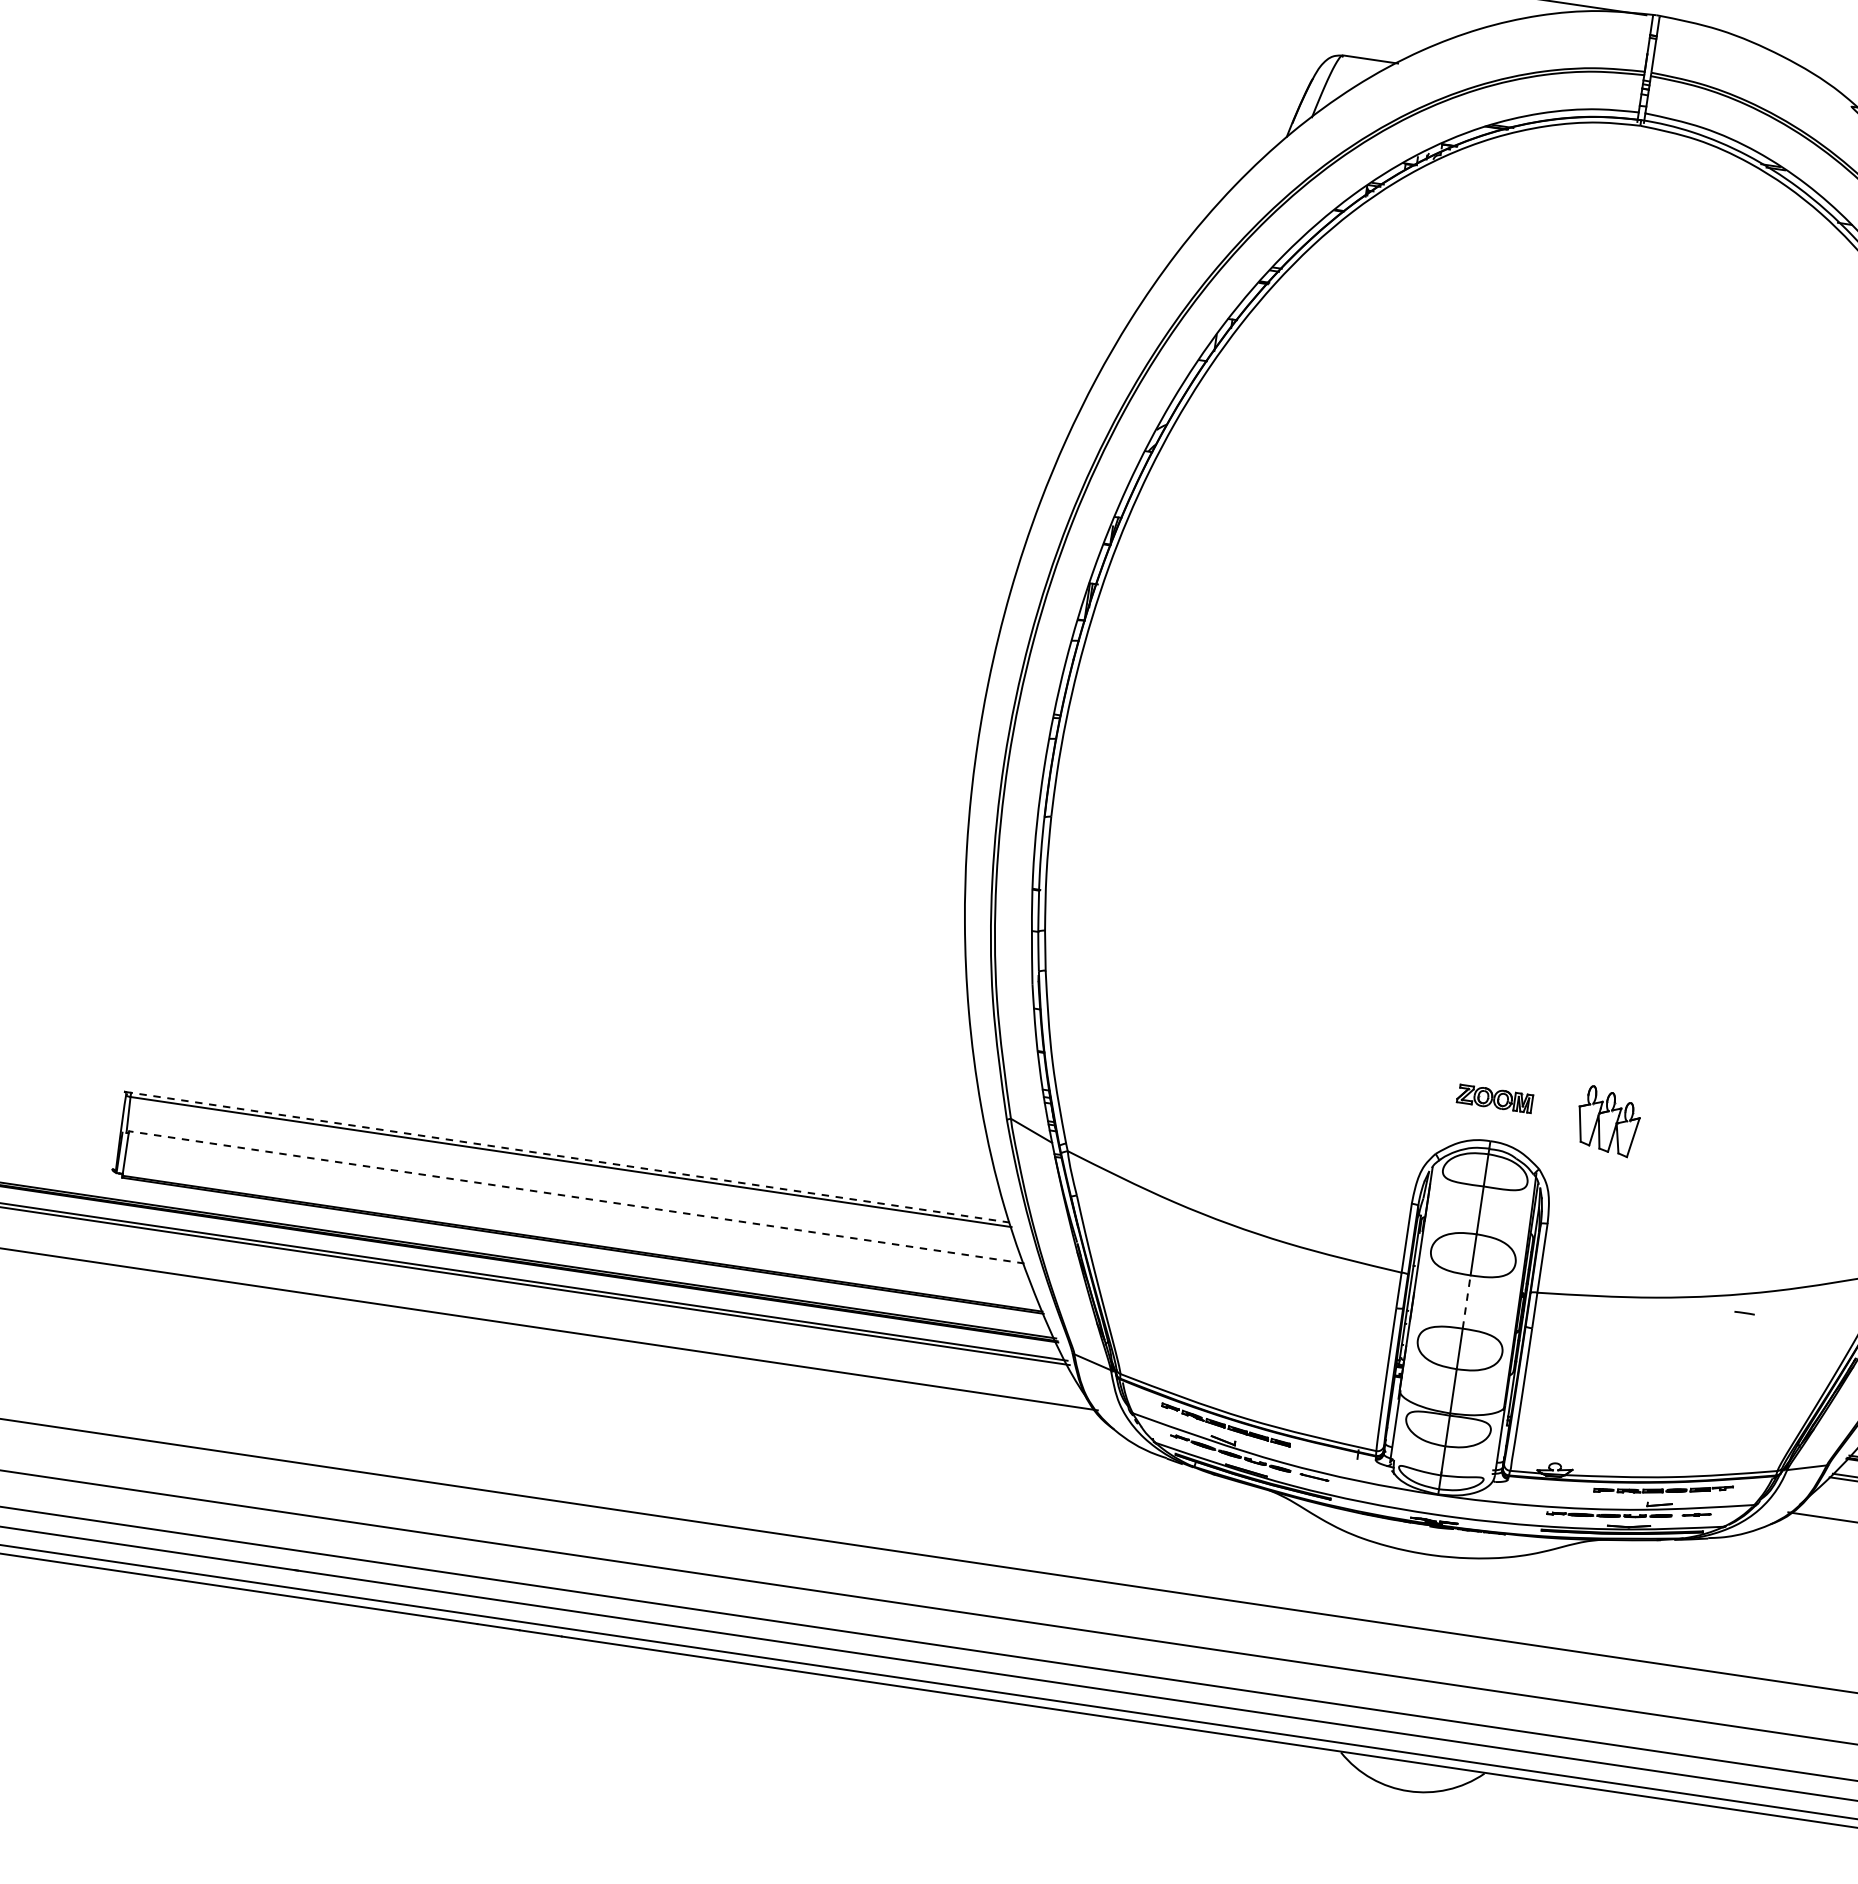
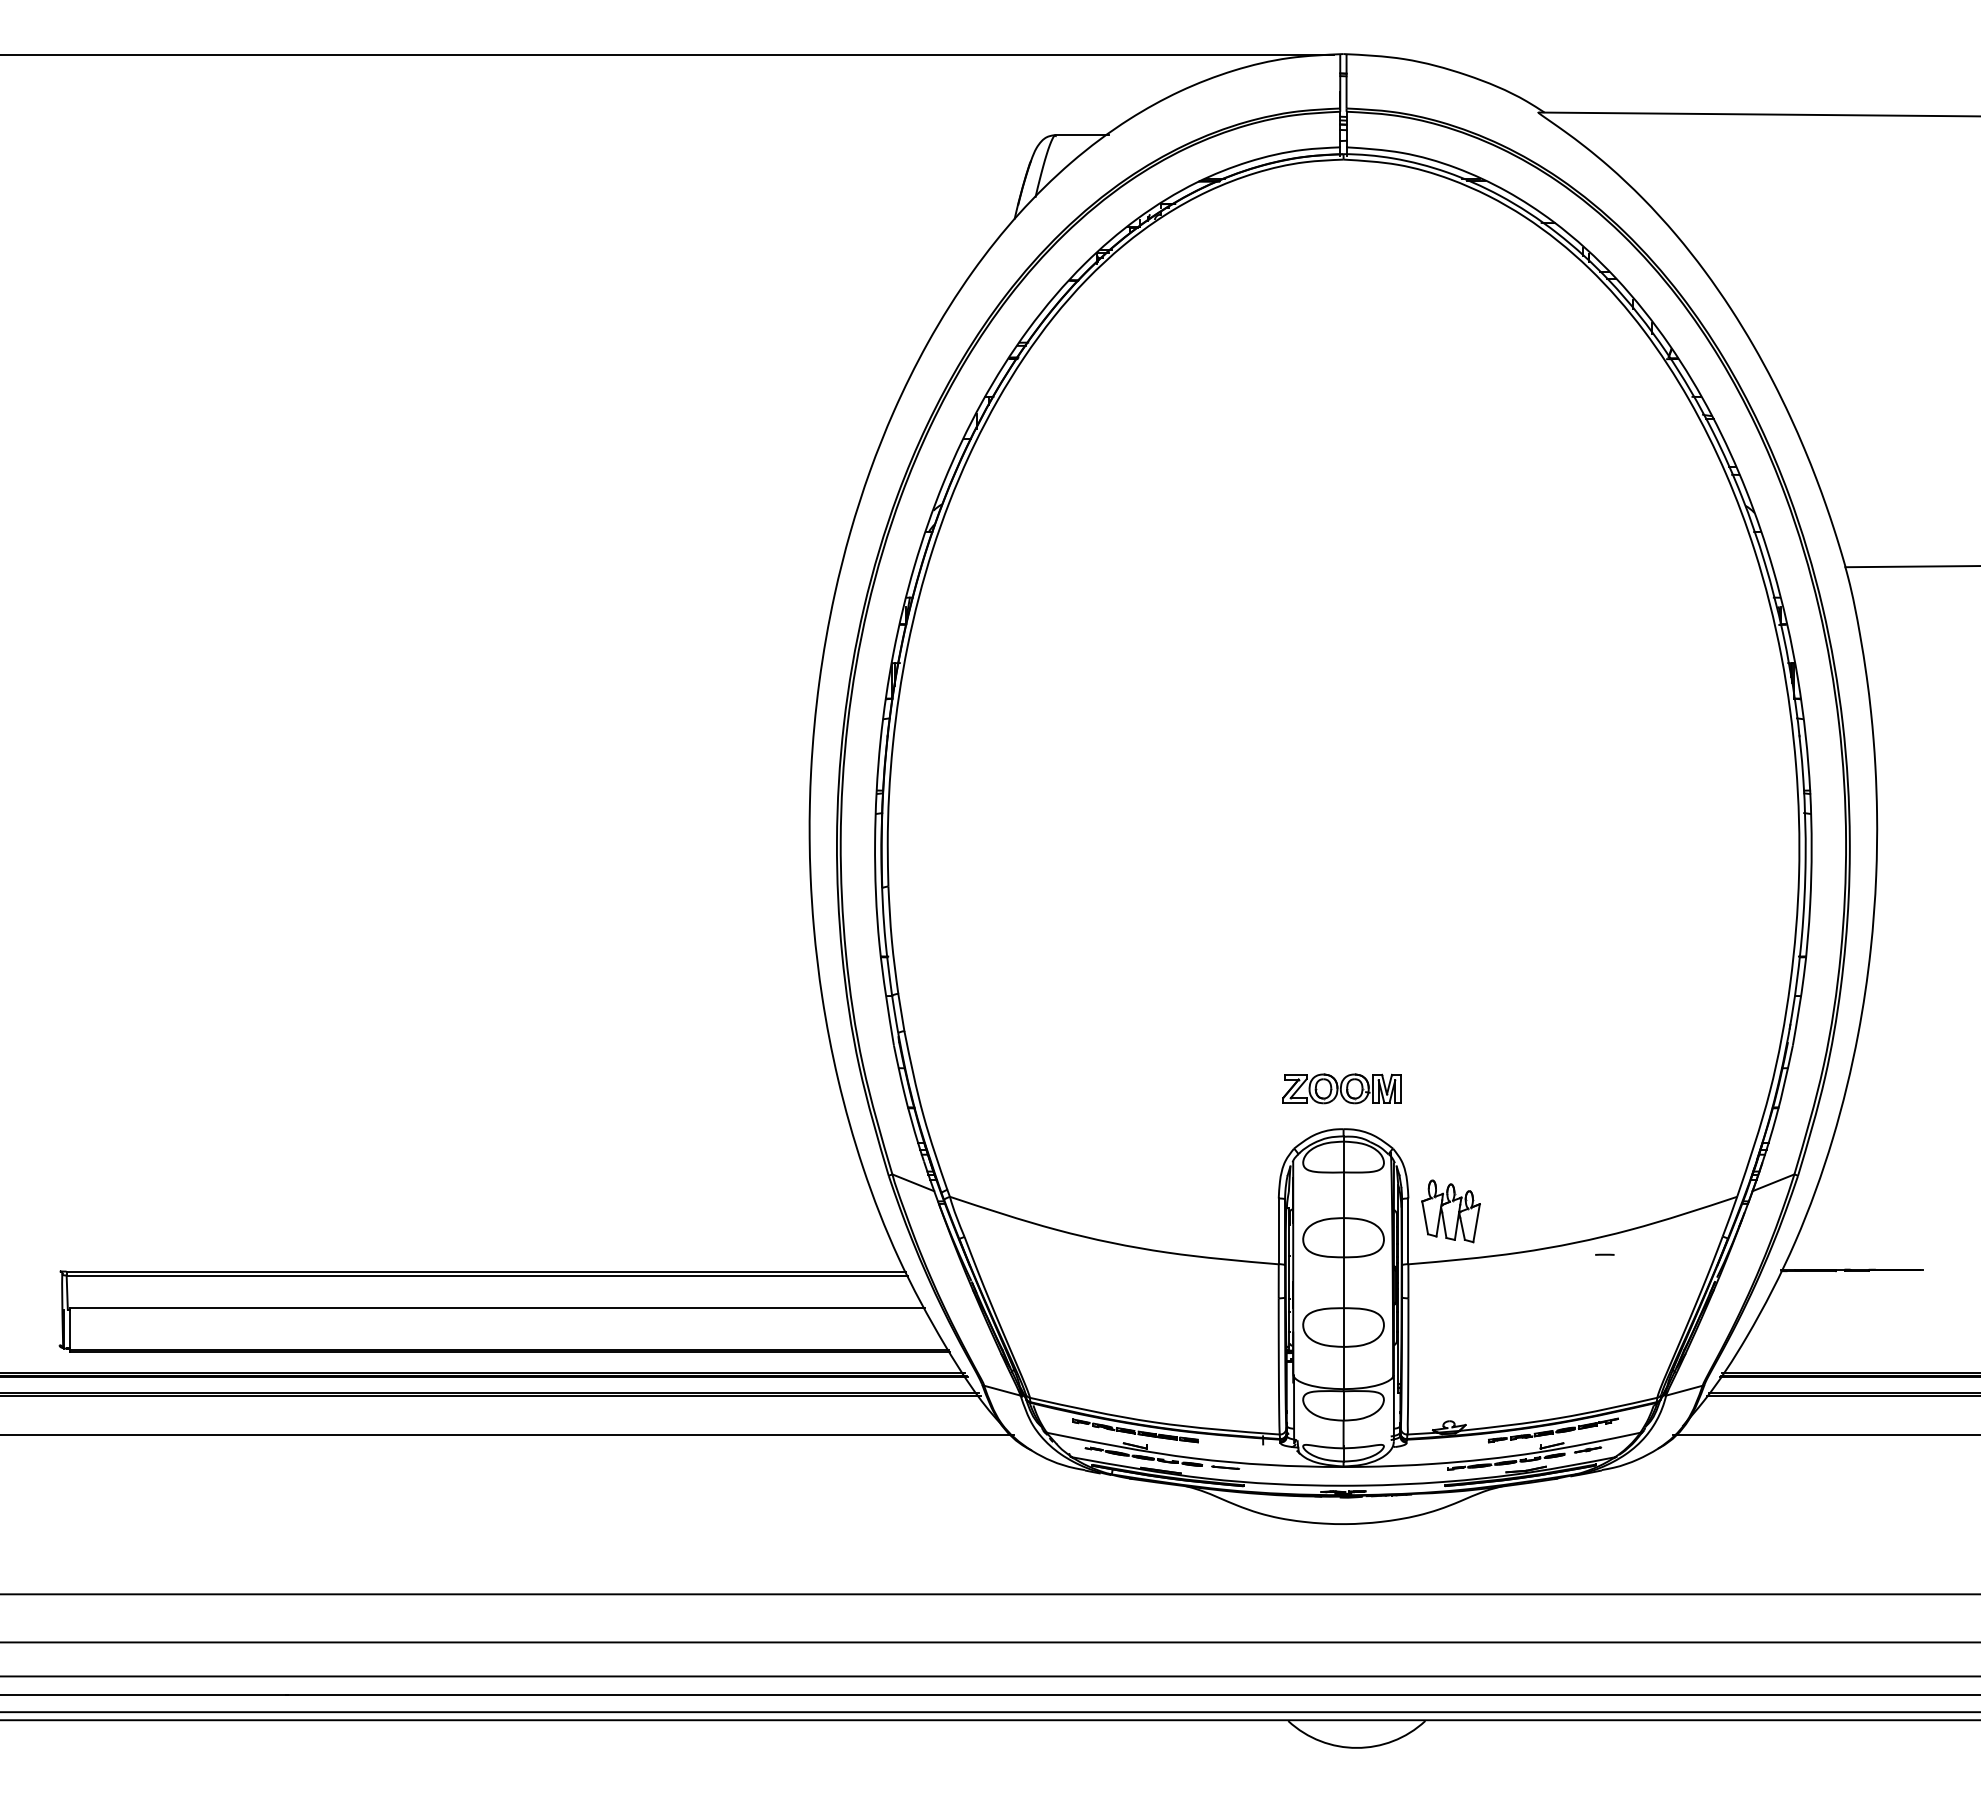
part: (1494, 1098) -> (1341, 1088), size x1.67
part: (1607, 1121) -> (1450, 1211), moved
line: (570, 1157) -> (486, 1271), dashed -> solid
line: (576, 1197) -> (497, 1307), dashed -> solid
line: (1466, 1301) -> (1343, 1282), dashed -> solid

